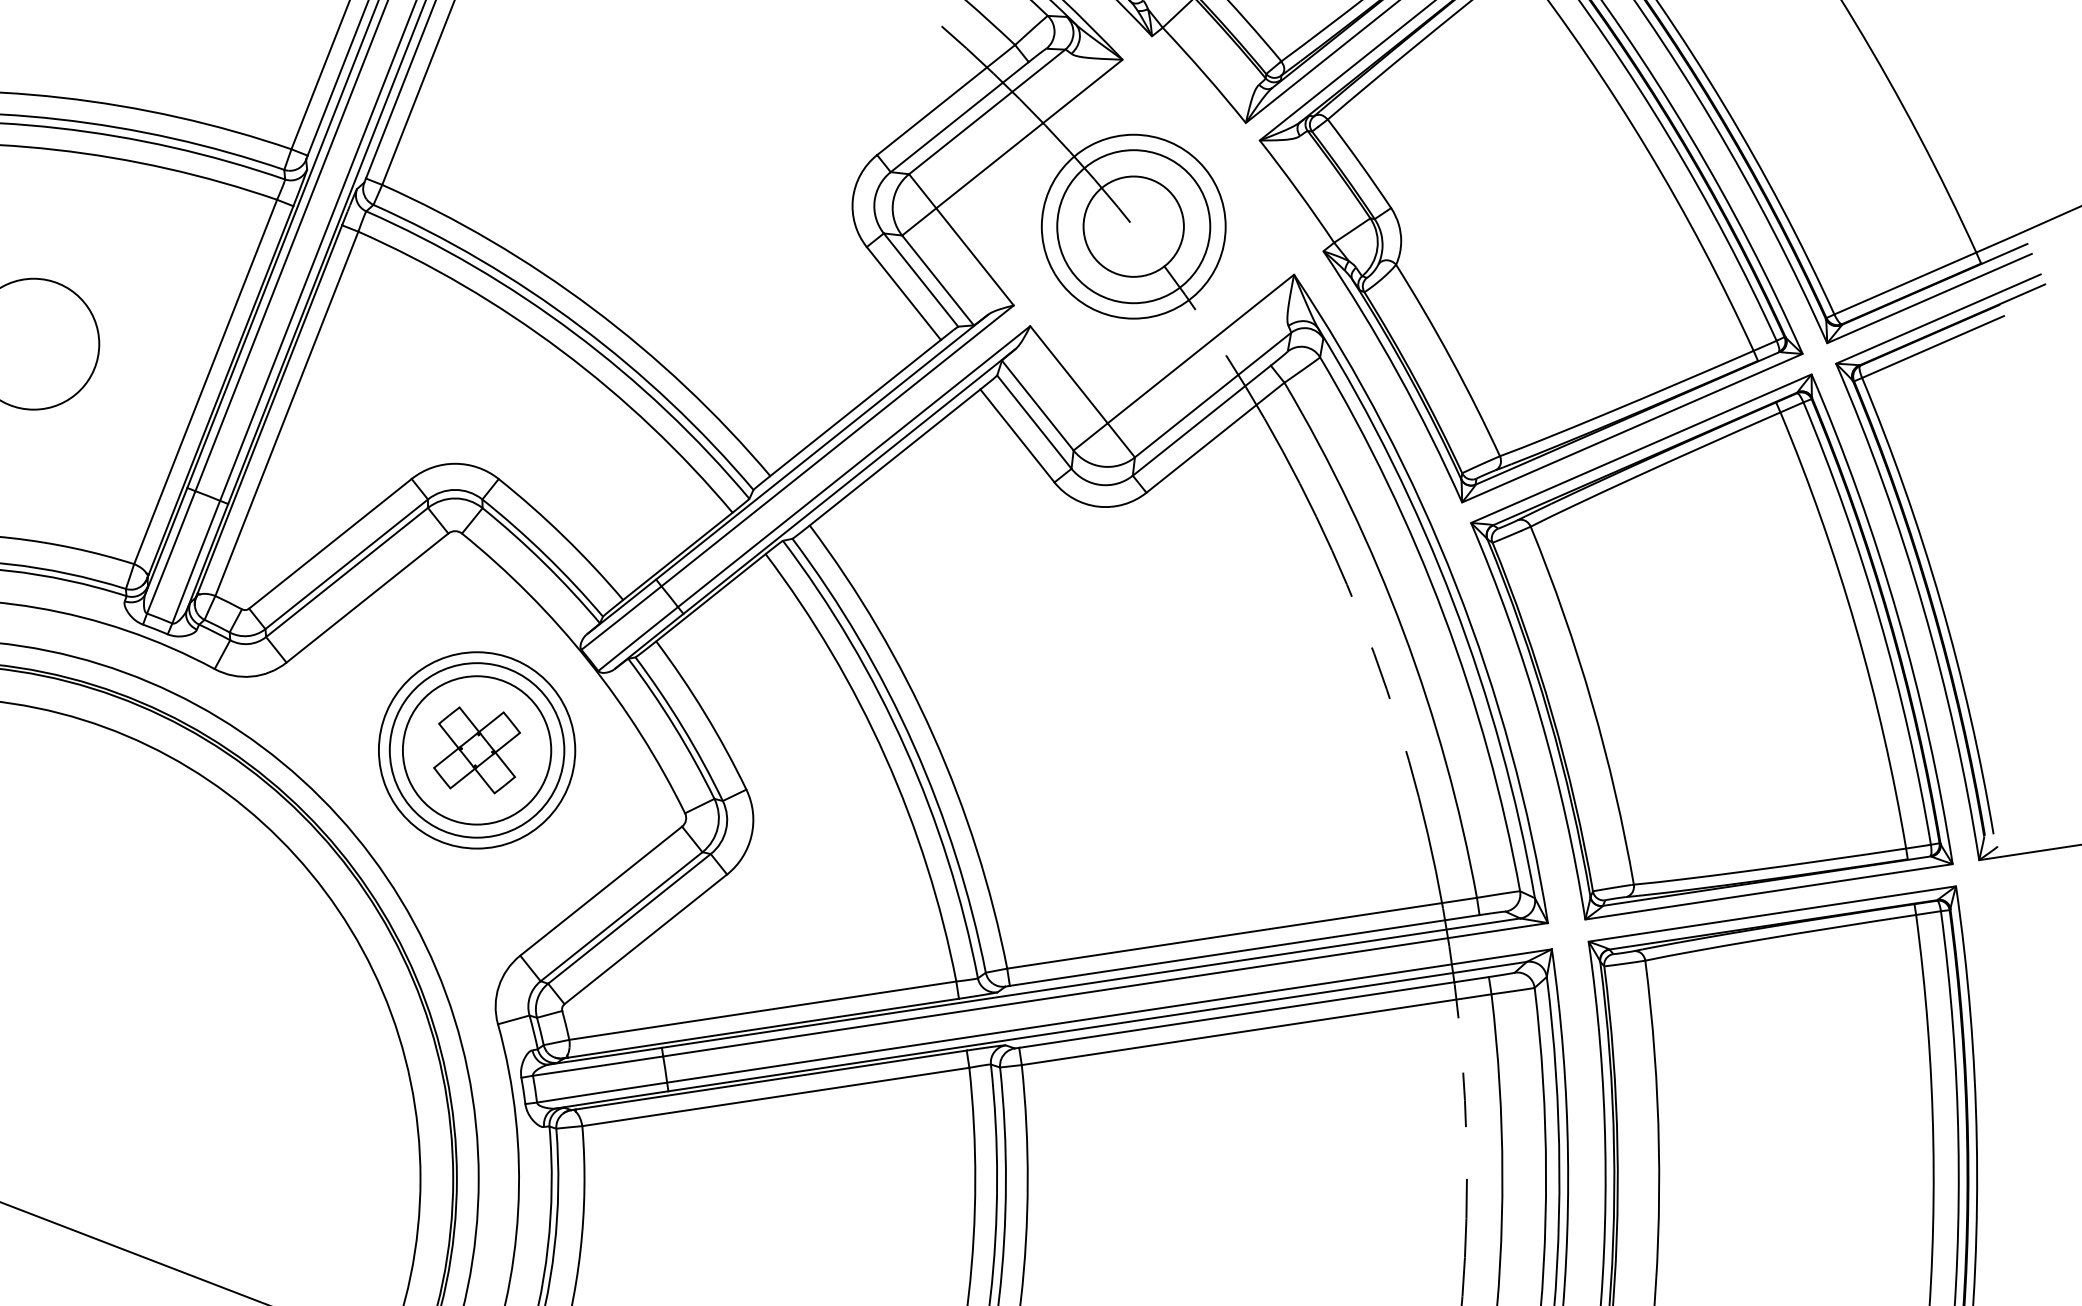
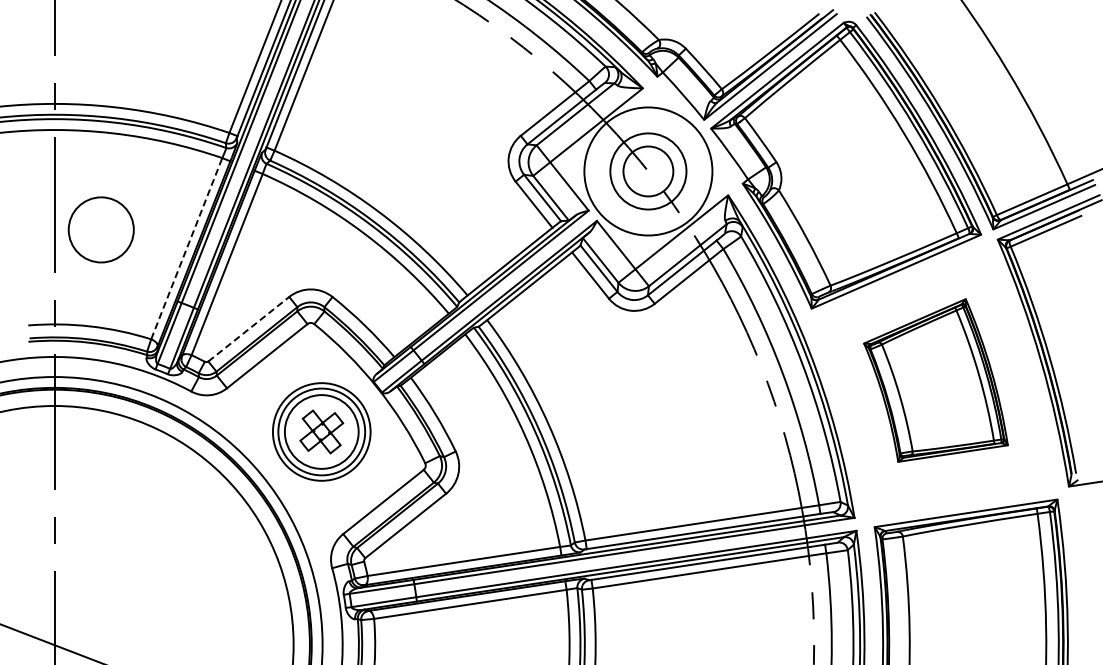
circle: (1133, 226) -> (648, 171), size x1.4
line: (205, 381) -> (186, 248), solid -> dashed
line: (329, 544) -> (248, 329), solid -> dashed
part: (1710, 646) -> (935, 380), size x0.6

